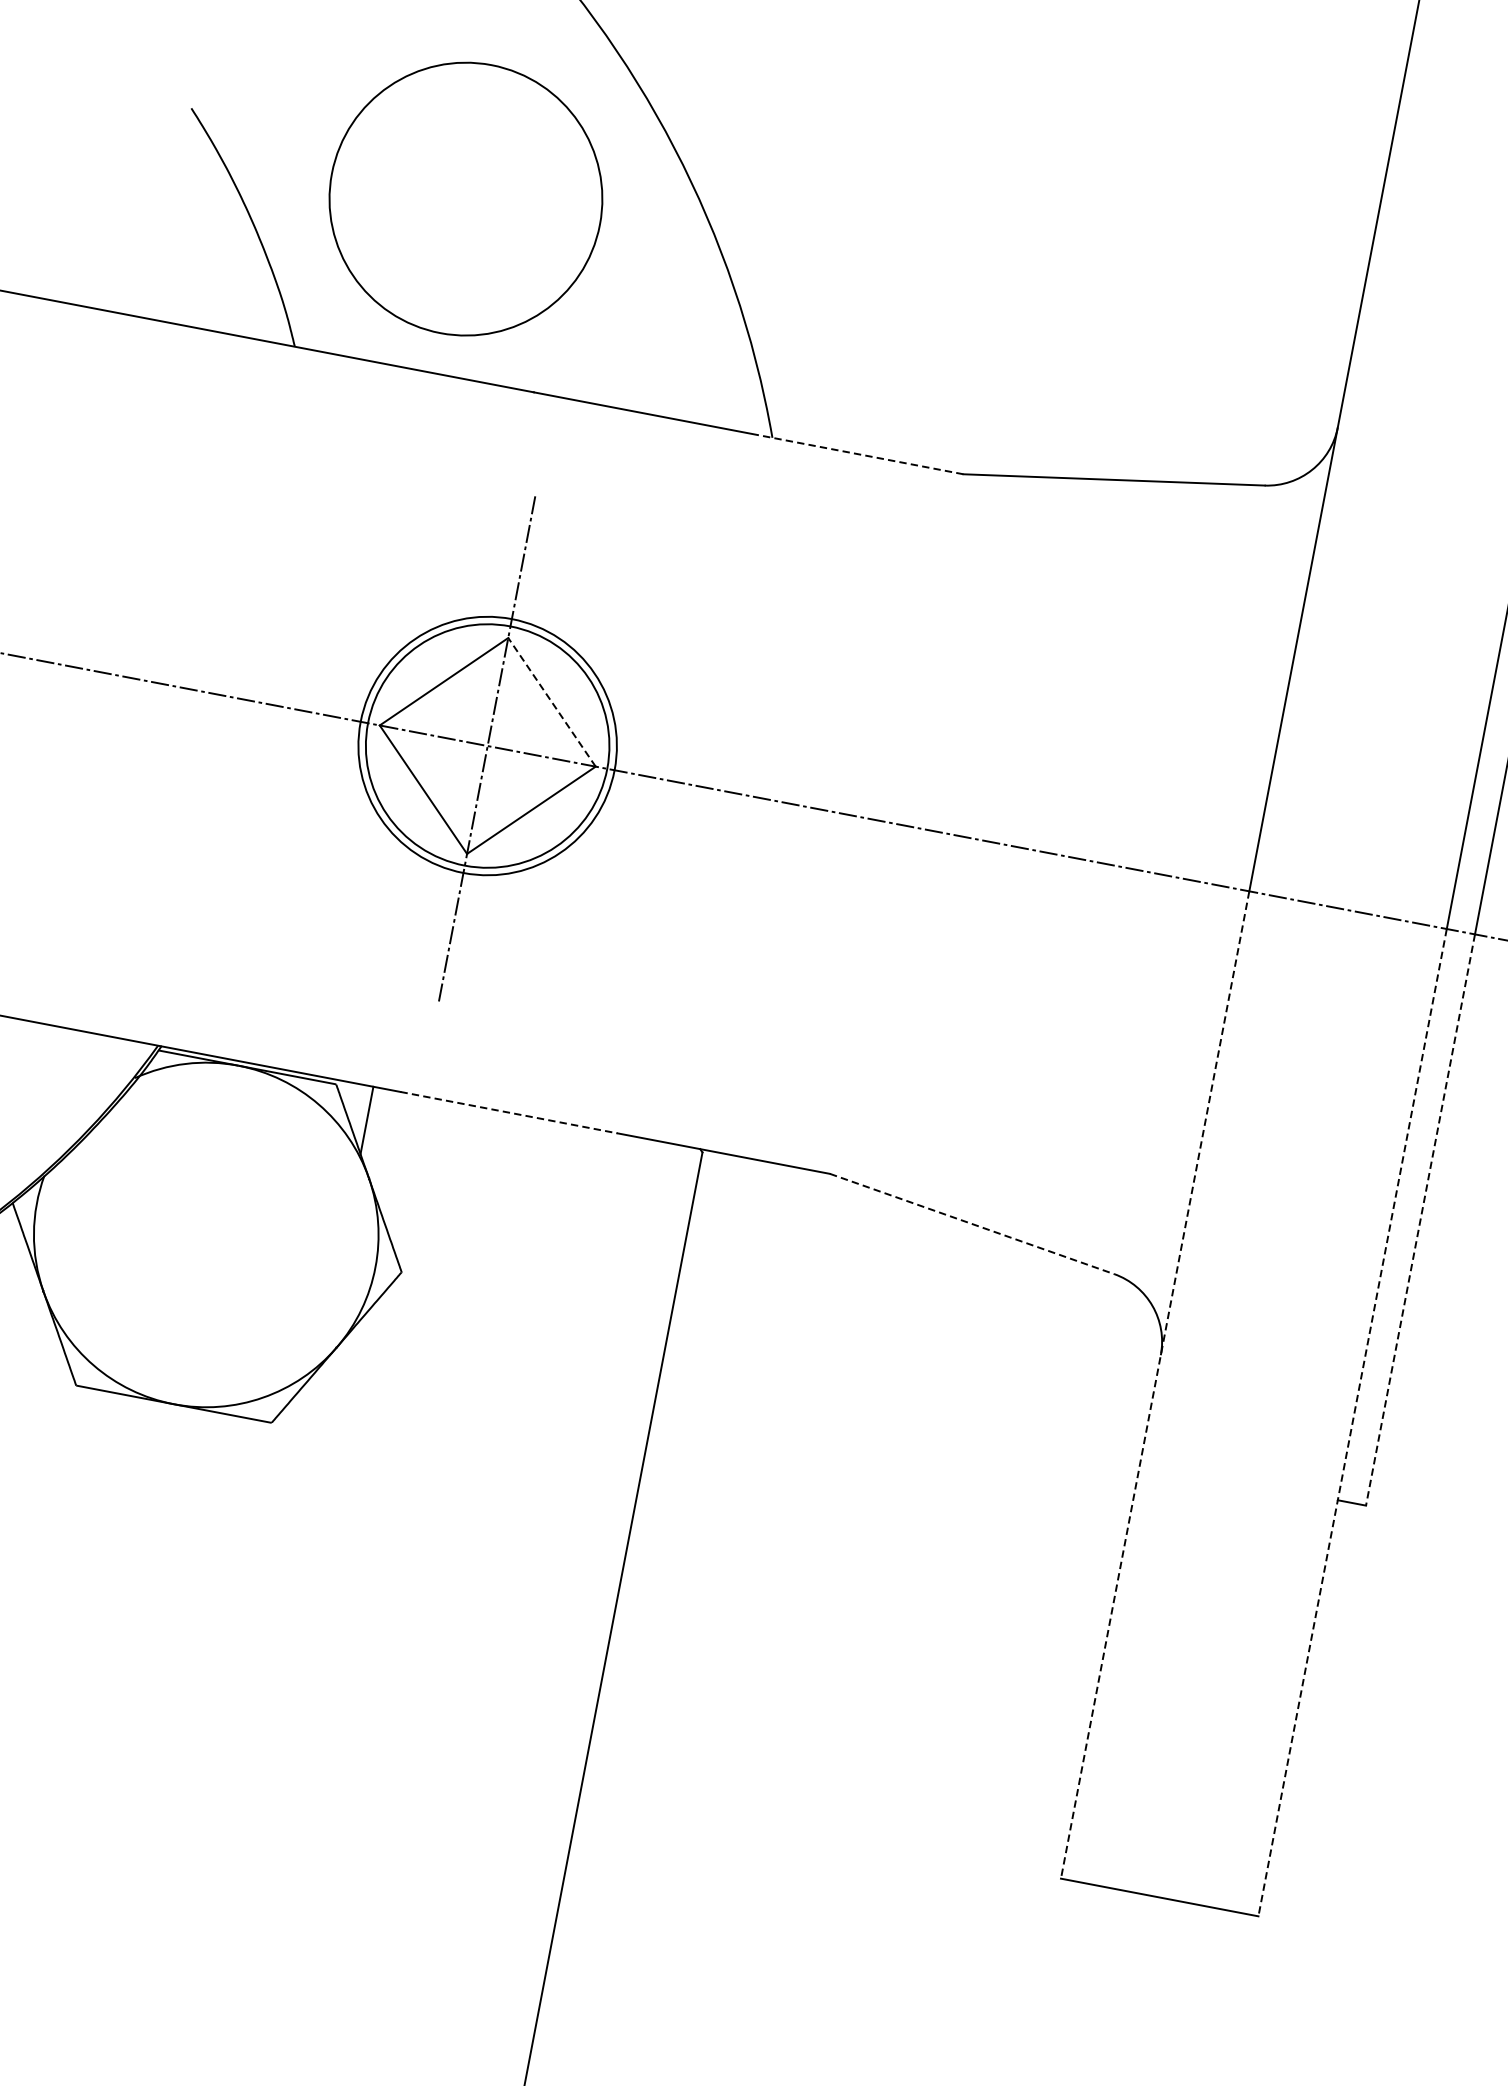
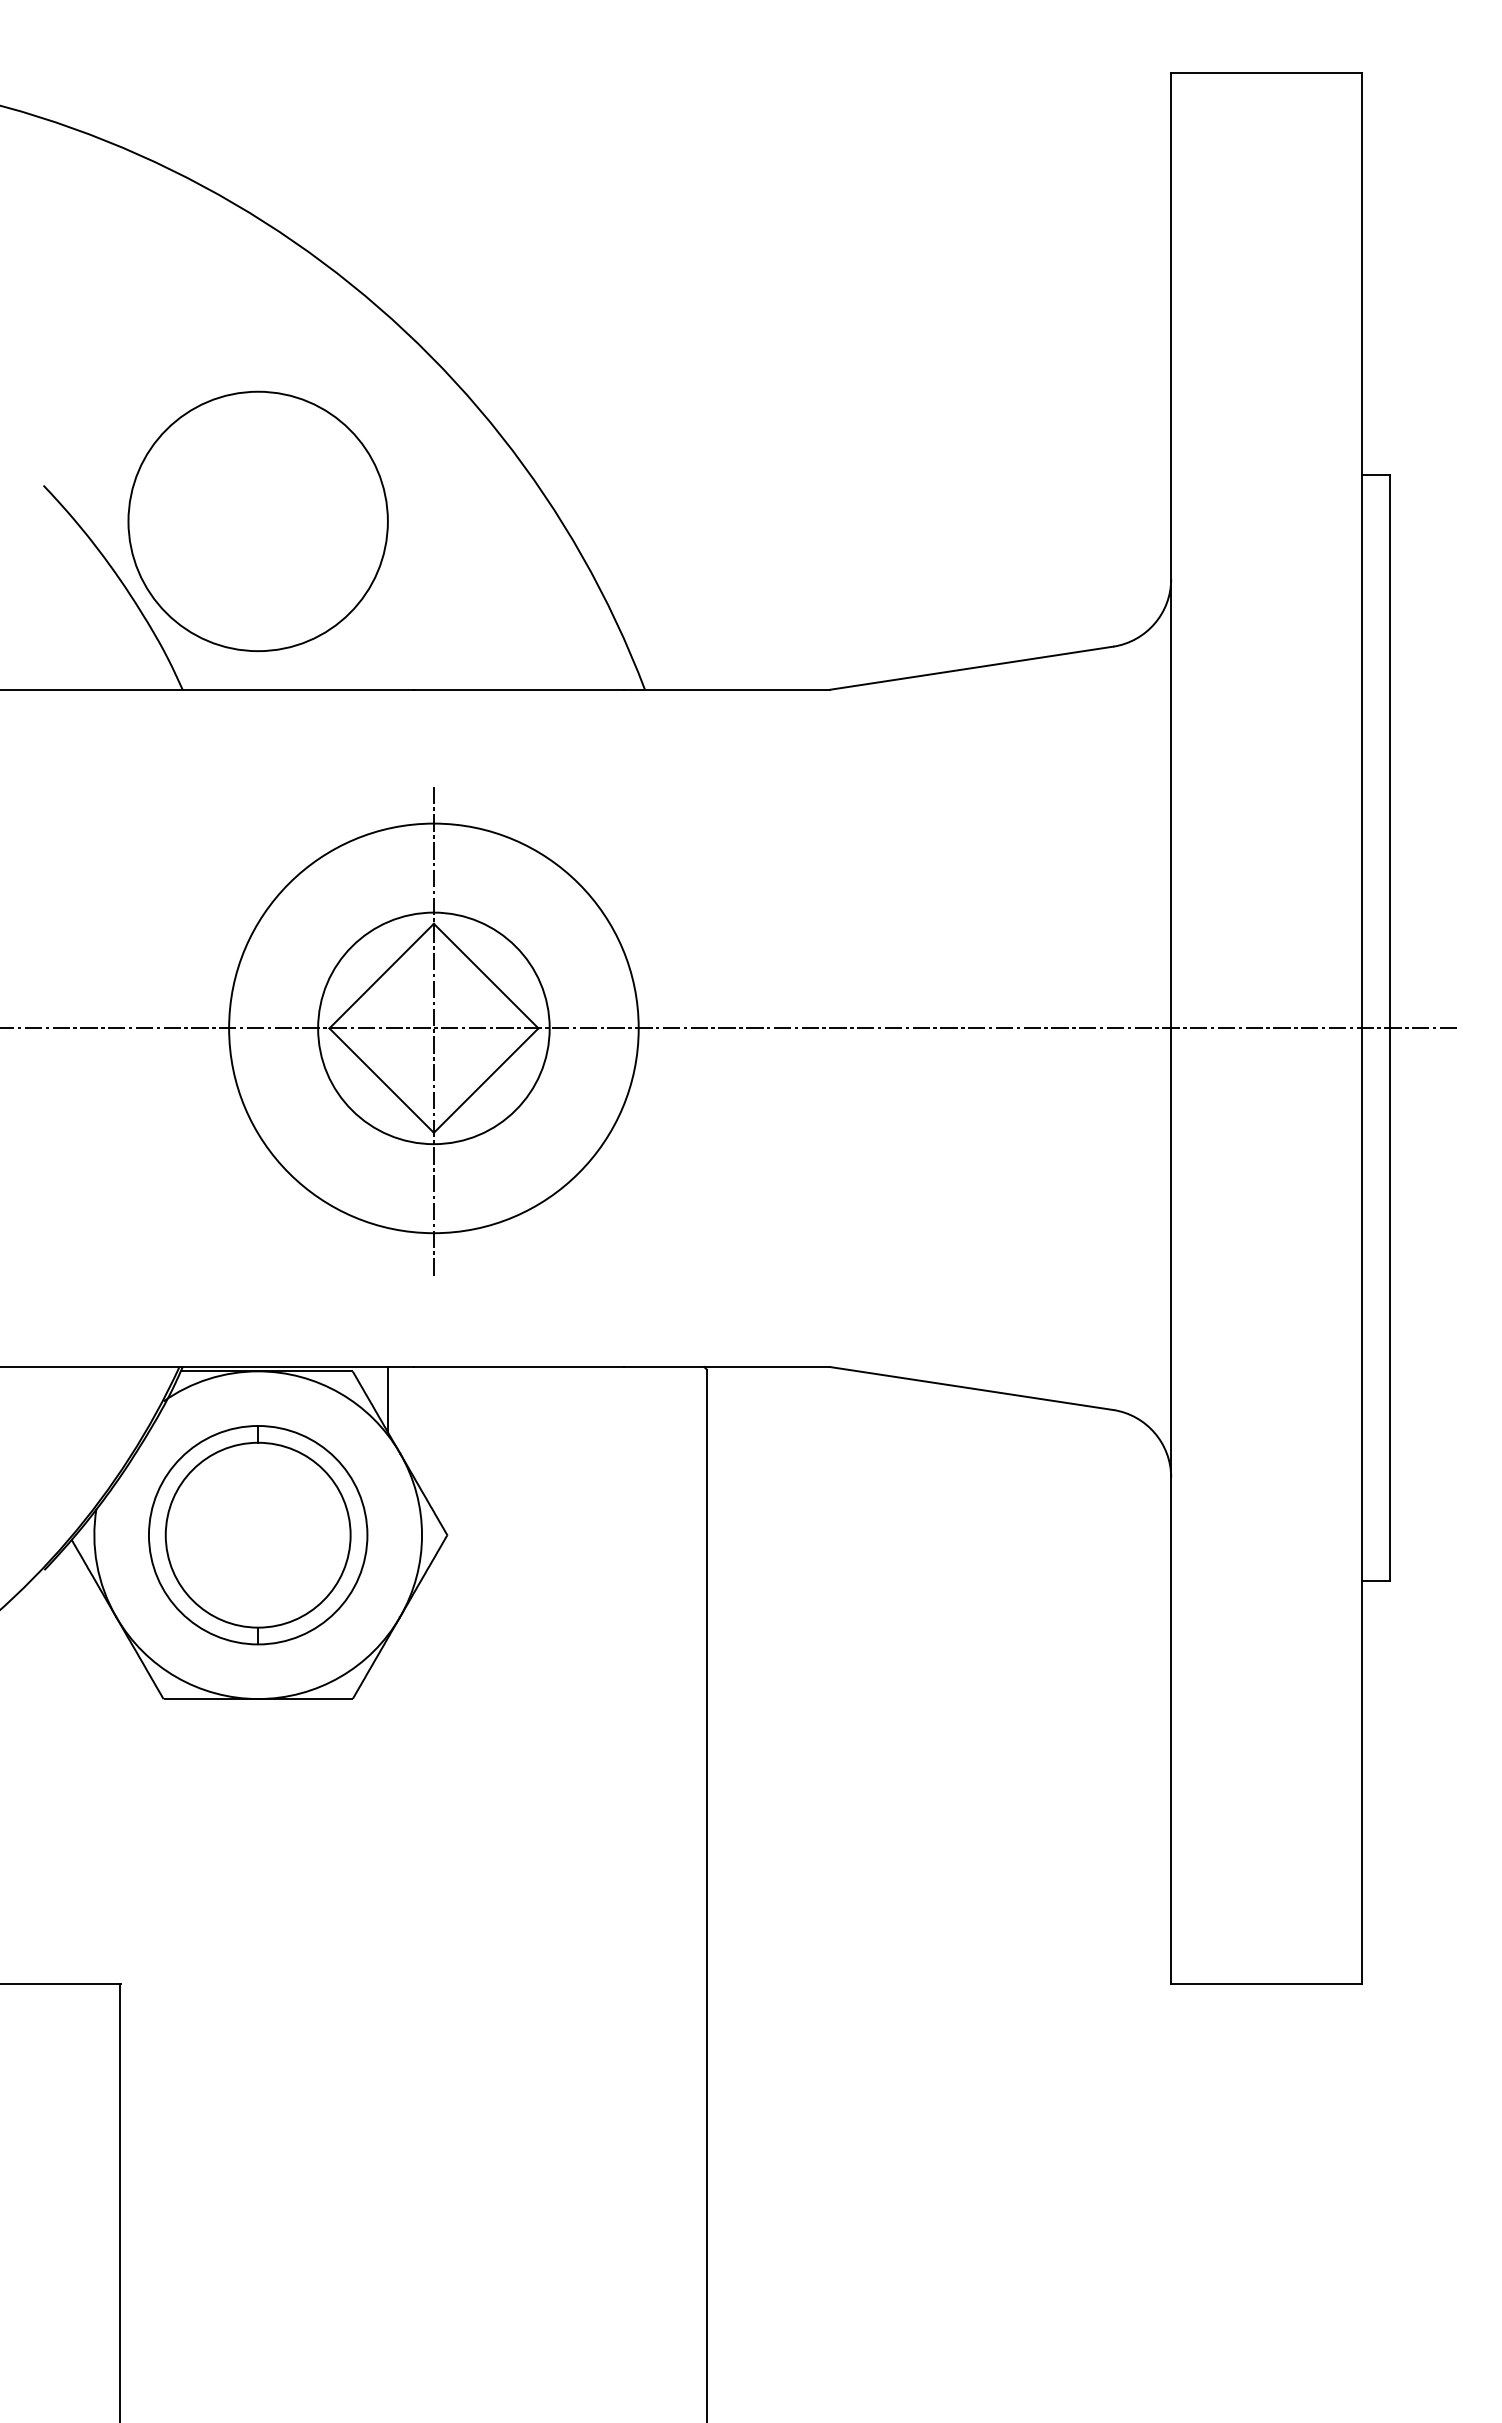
circle: (465, 199) -> (257, 521), moved
line: (857, 453) -> (727, 689), dashed -> solid
line: (552, 702) -> (486, 976), dashed -> solid
circle: (487, 746) -> (433, 1028), size x1.67
line: (509, 1113) -> (519, 1367), dashed -> solid
line: (1420, 1220) -> (1389, 1305), dashed -> solid
line: (973, 1224) -> (972, 1388), dashed -> solid
part: (206, 1235) -> (258, 1535), added
line: (1155, 1385) -> (1171, 1506), dashed -> solid
line: (1352, 1422) -> (1362, 1506), dashed -> solid

